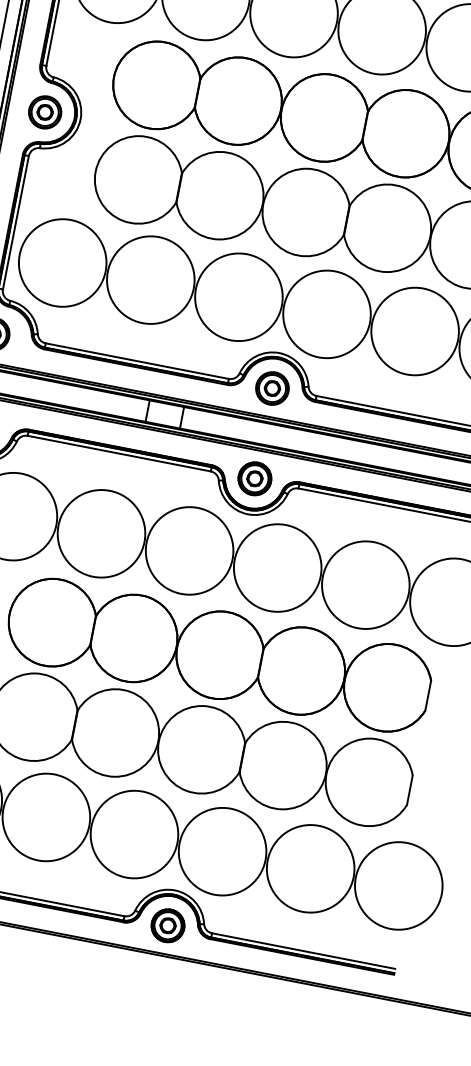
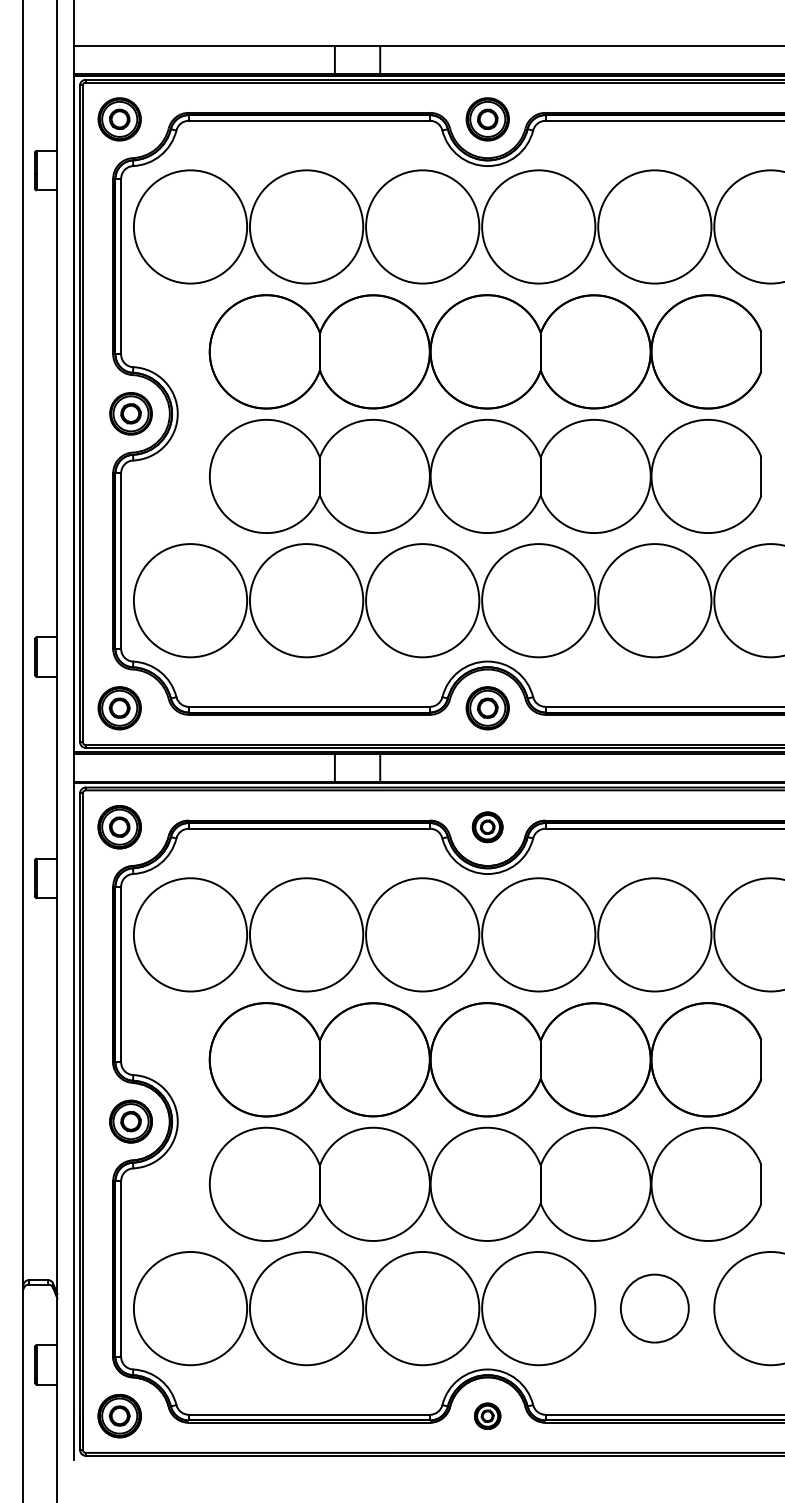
part: (254, 478) -> (487, 827), size x0.7
circle: (310, 868) -> (654, 1308), size x0.6
part: (167, 926) -> (487, 1416), size x0.6

